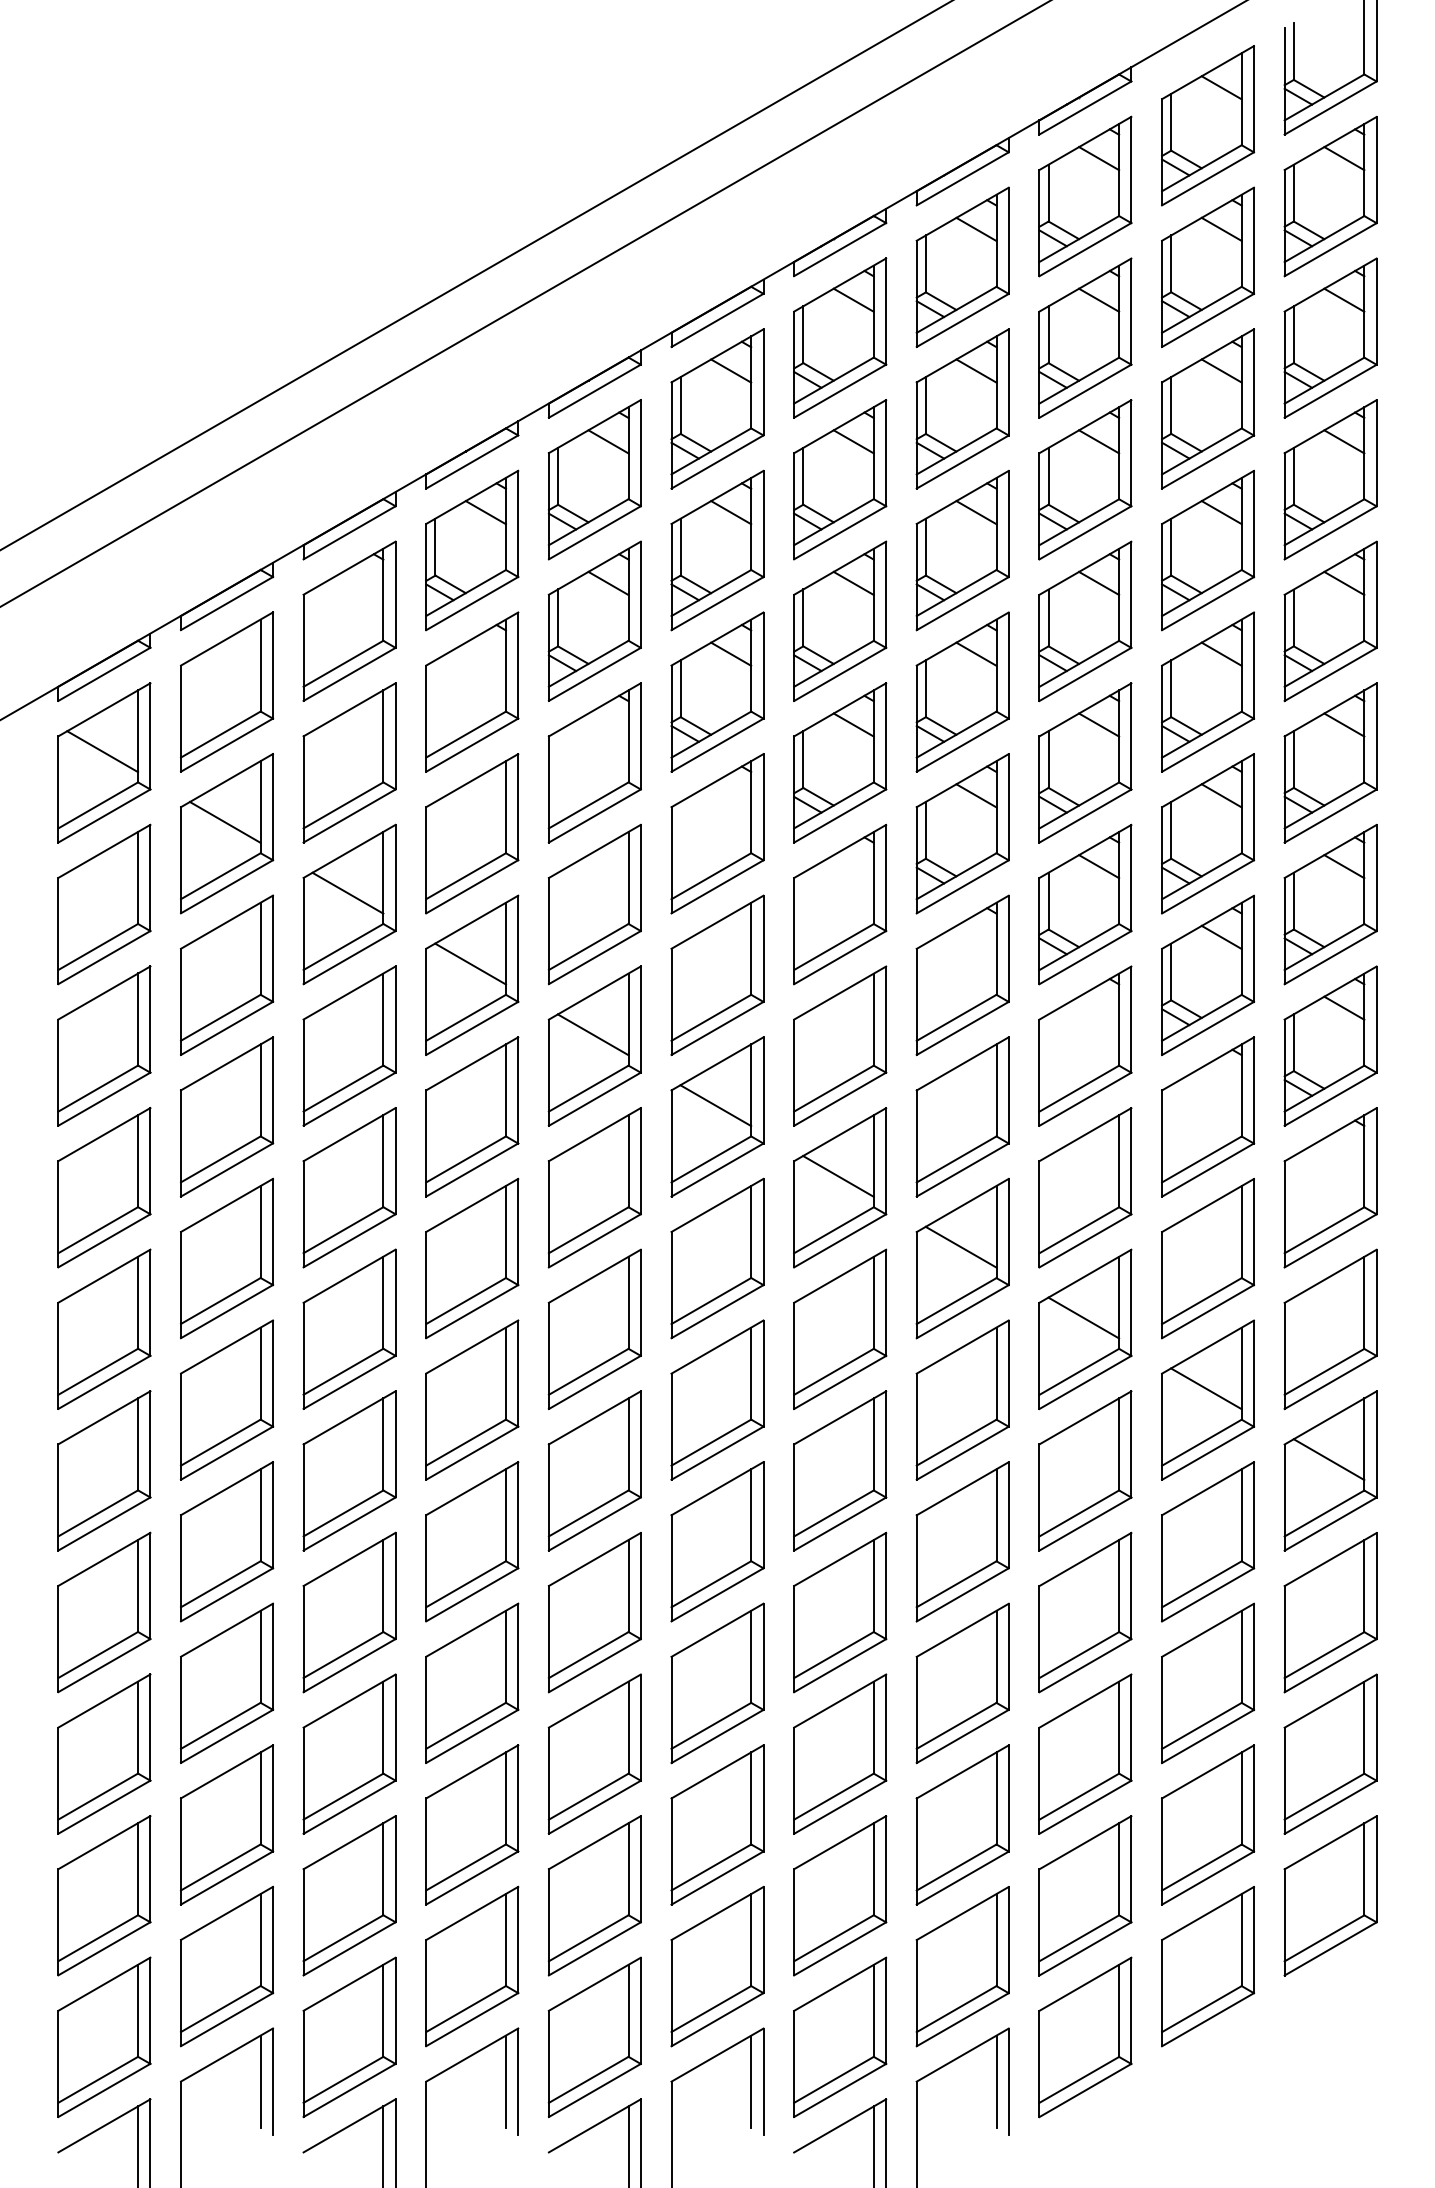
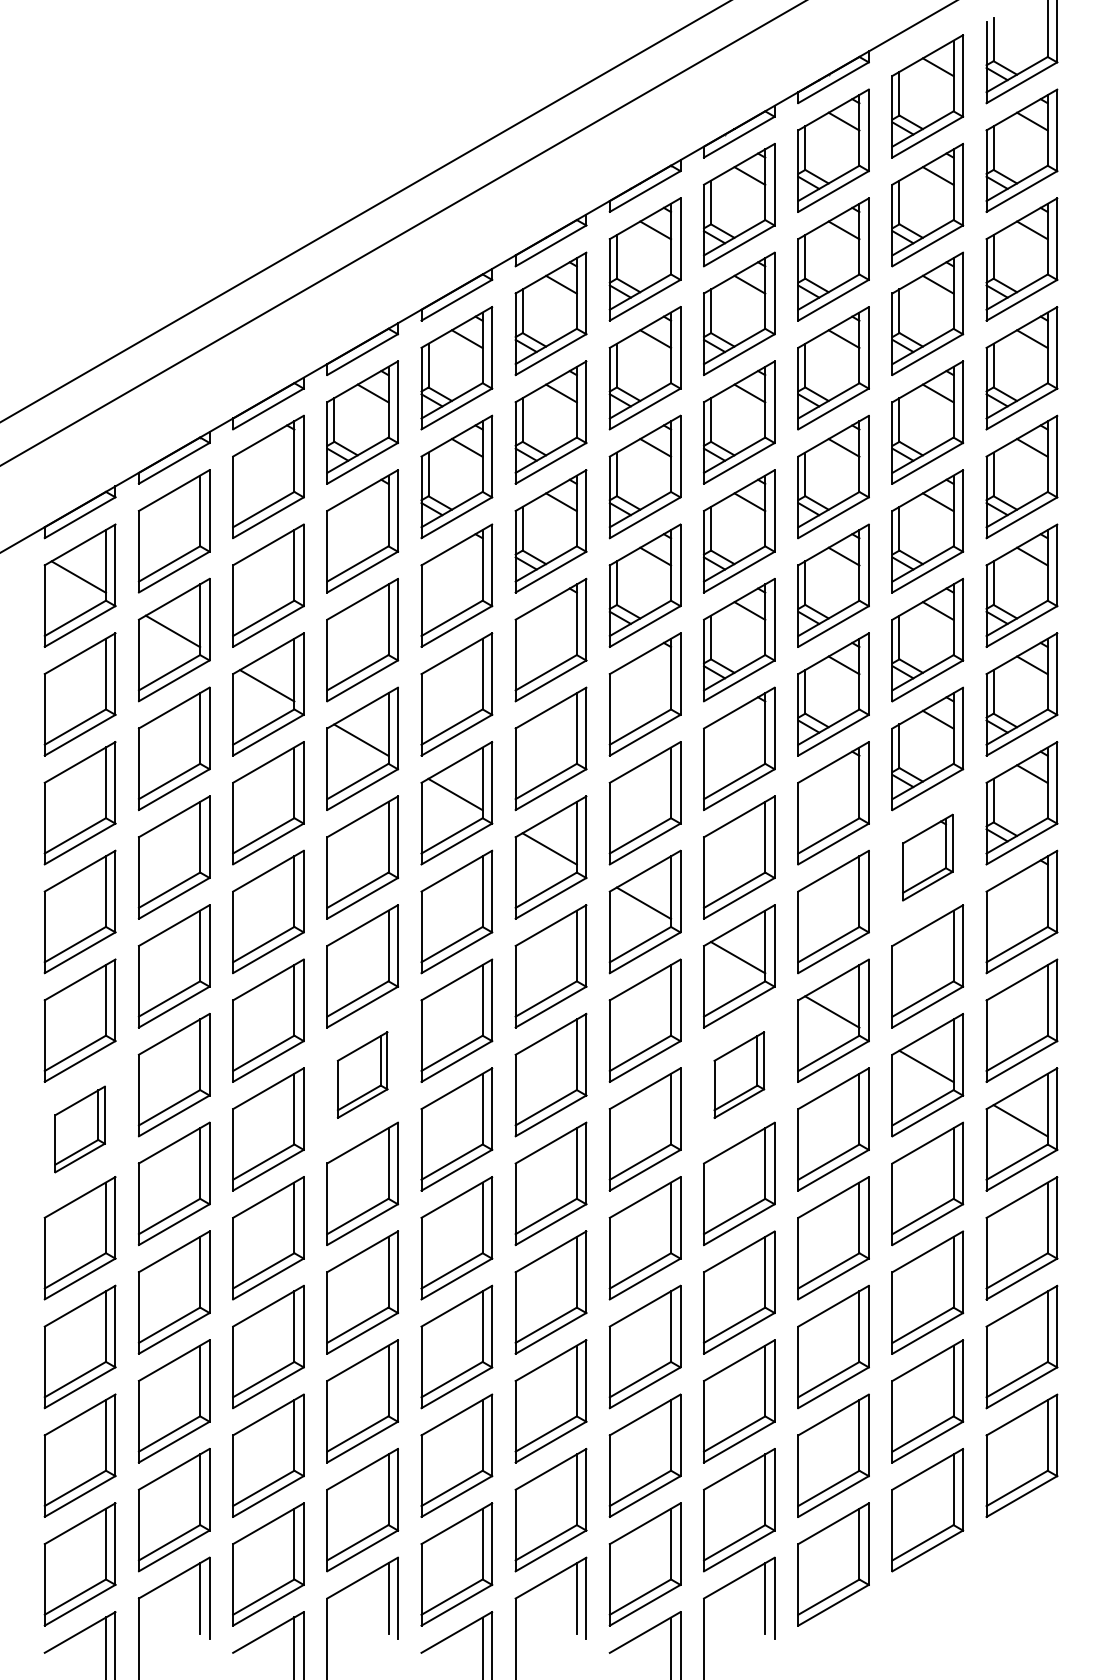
part: (1208, 1116) -> (928, 857), size x0.7
part: (472, 1399) -> (362, 1074), size x0.7
part: (962, 1399) -> (739, 1074), size x0.7
part: (104, 1470) -> (80, 1129), size x0.7

